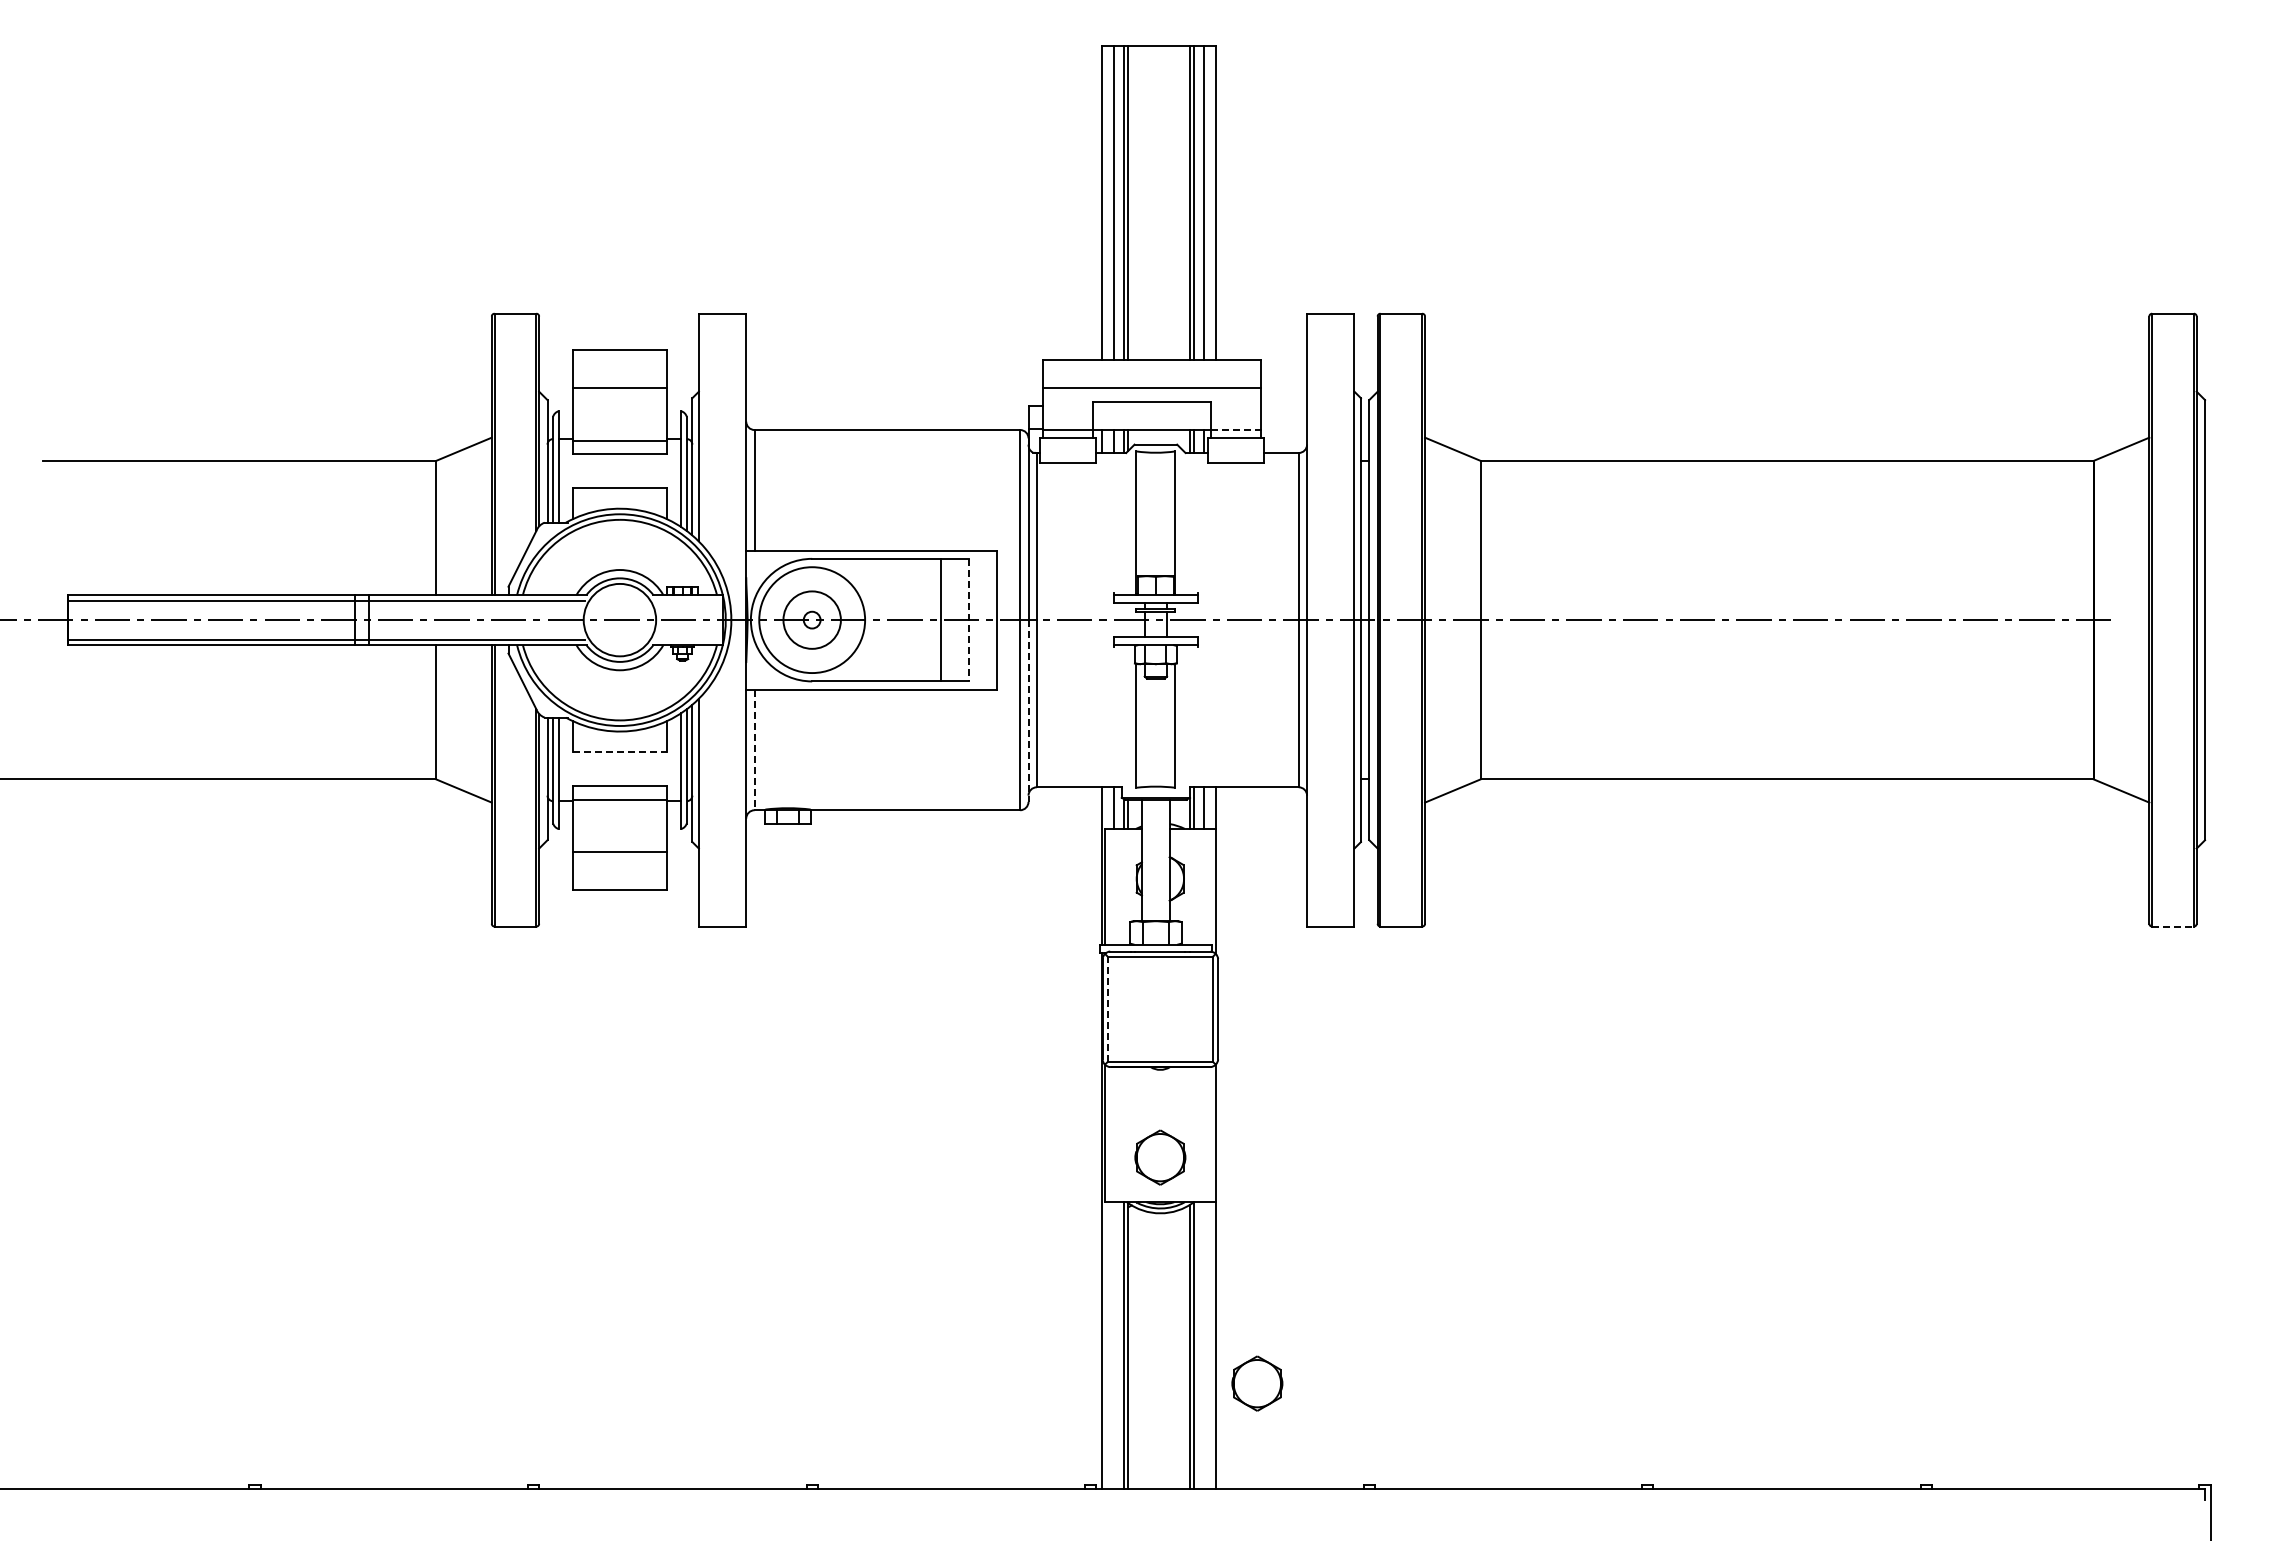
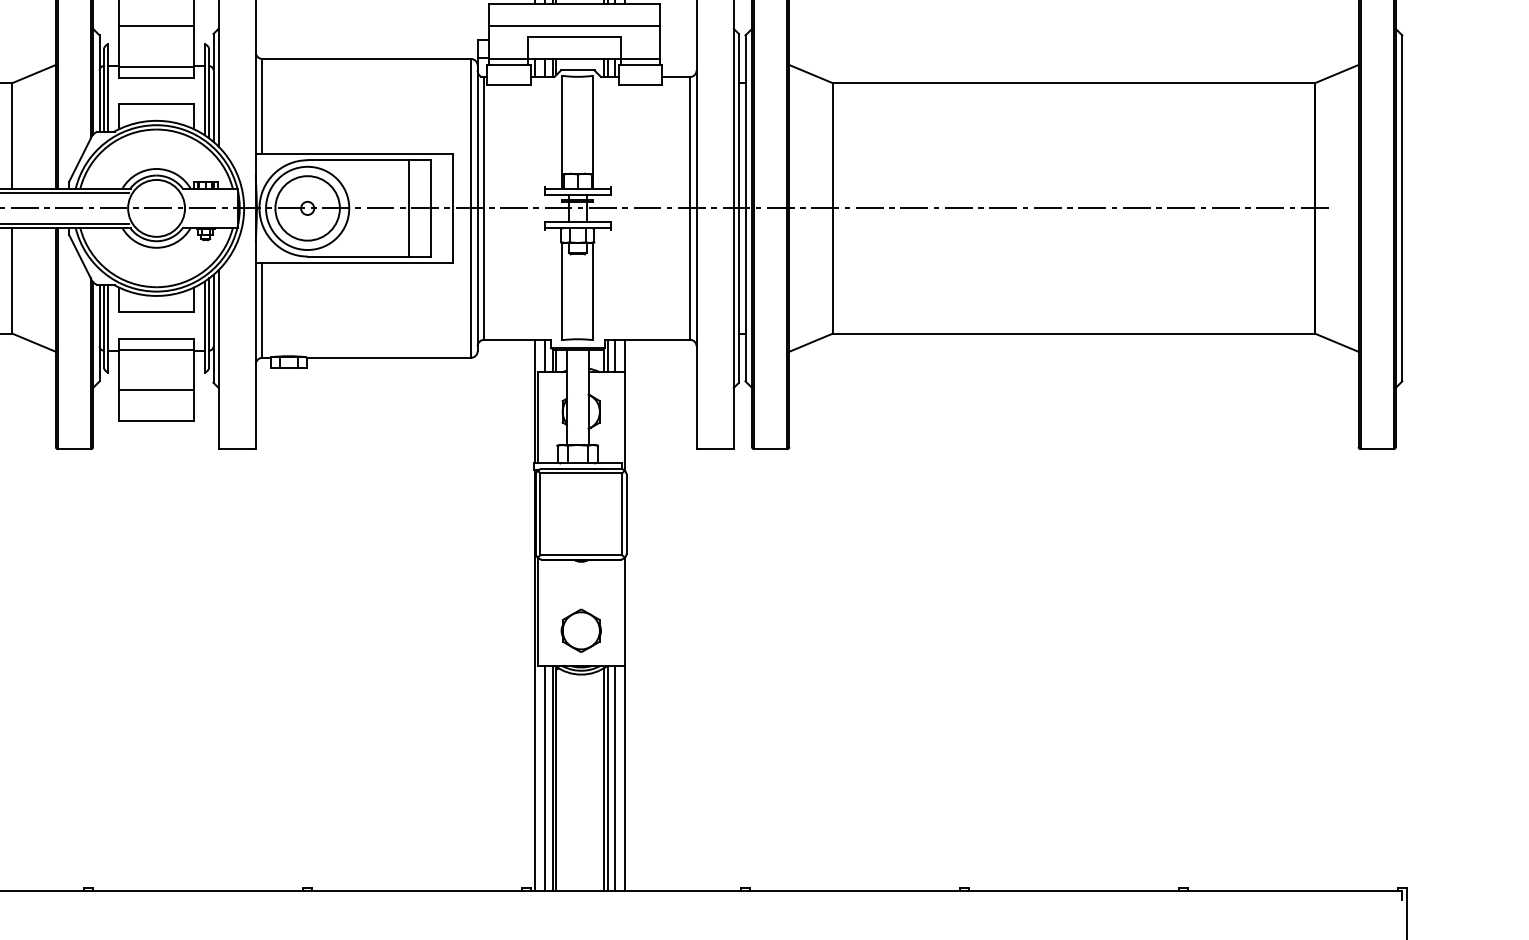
line: (1236, 429) -> (641, 58), dashed -> solid
circle: (812, 620) -> (307, 208), size x1.43
line: (969, 620) -> (431, 208), dashed -> solid
line: (1028, 711) -> (477, 280), dashed -> solid
line: (754, 750) -> (262, 310), dashed -> solid
line: (620, 752) -> (157, 312), dashed -> solid
line: (2173, 926) -> (1377, 449), dashed -> solid
line: (1108, 1008) -> (540, 513), dashed -> solid
line: (1114, 1345) -> (545, 778), added
line: (1203, 1345) -> (615, 778), added
part: (1257, 1383) -> (657, 808), removed

